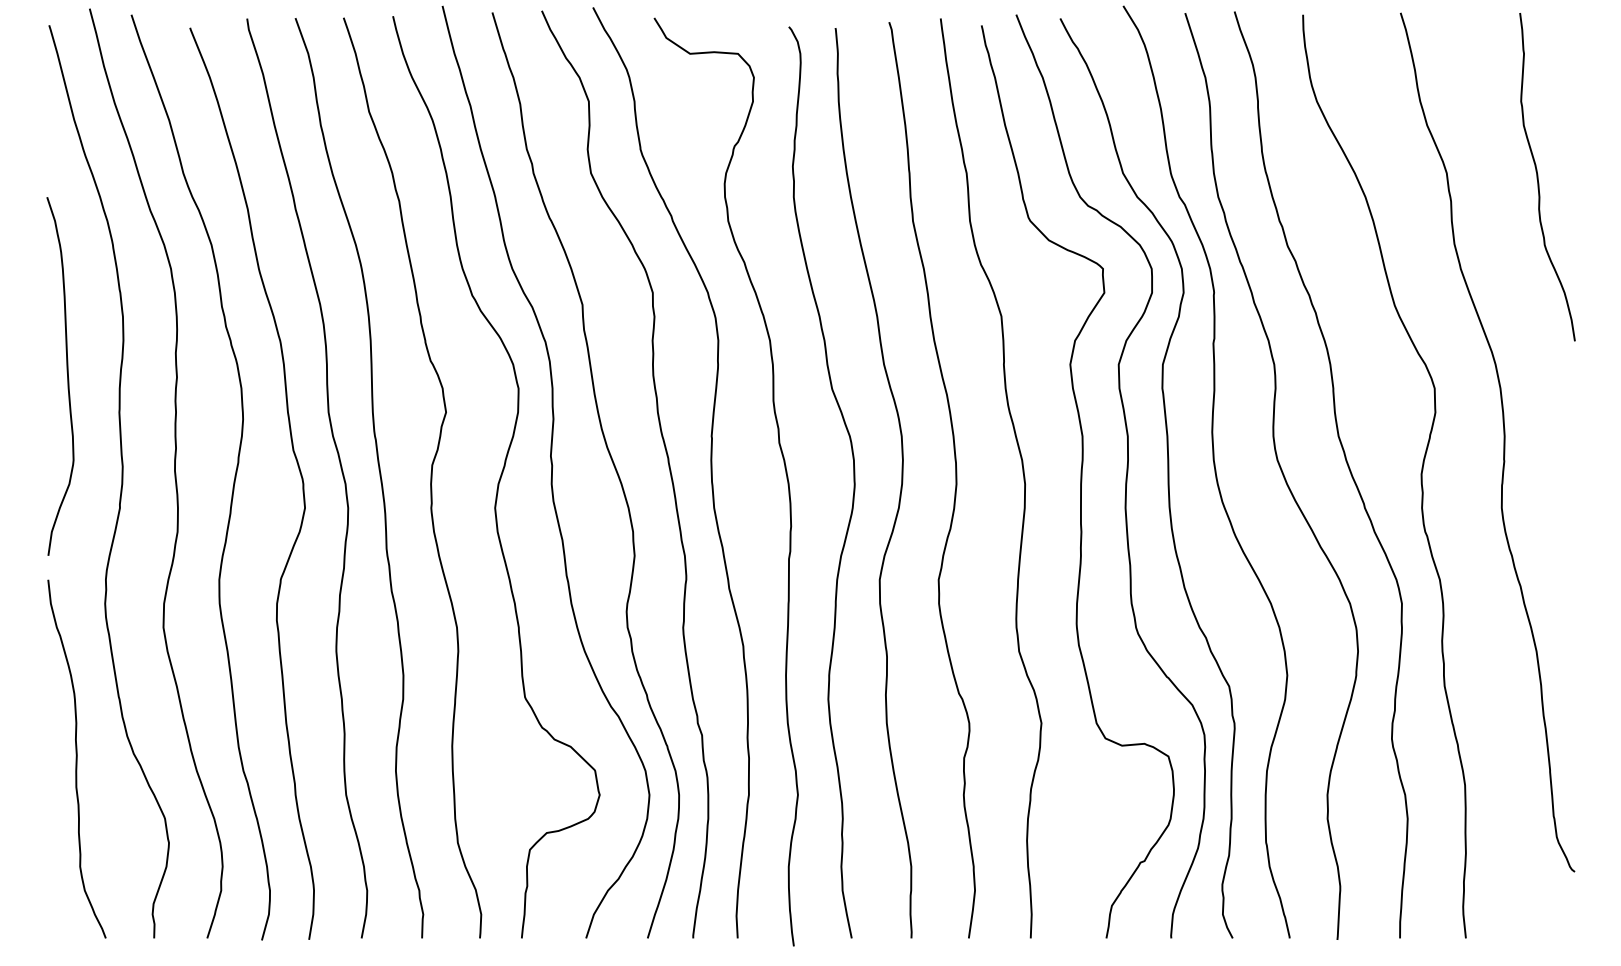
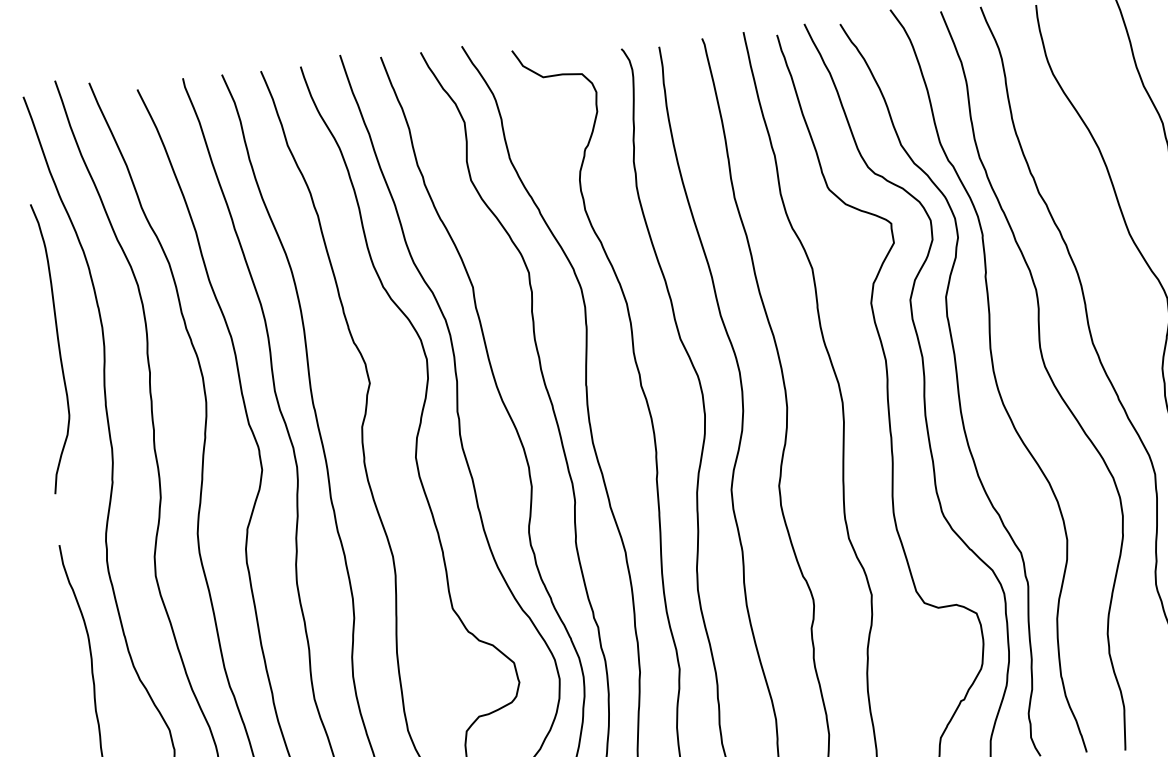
curve: (67, 376) -> (58, 347), moved

